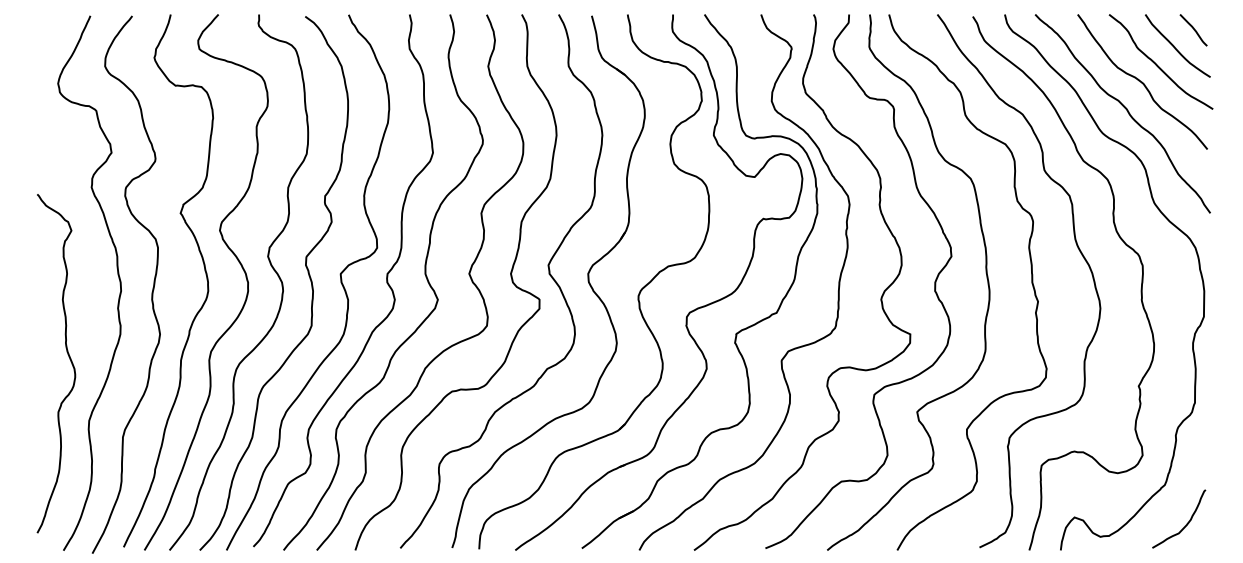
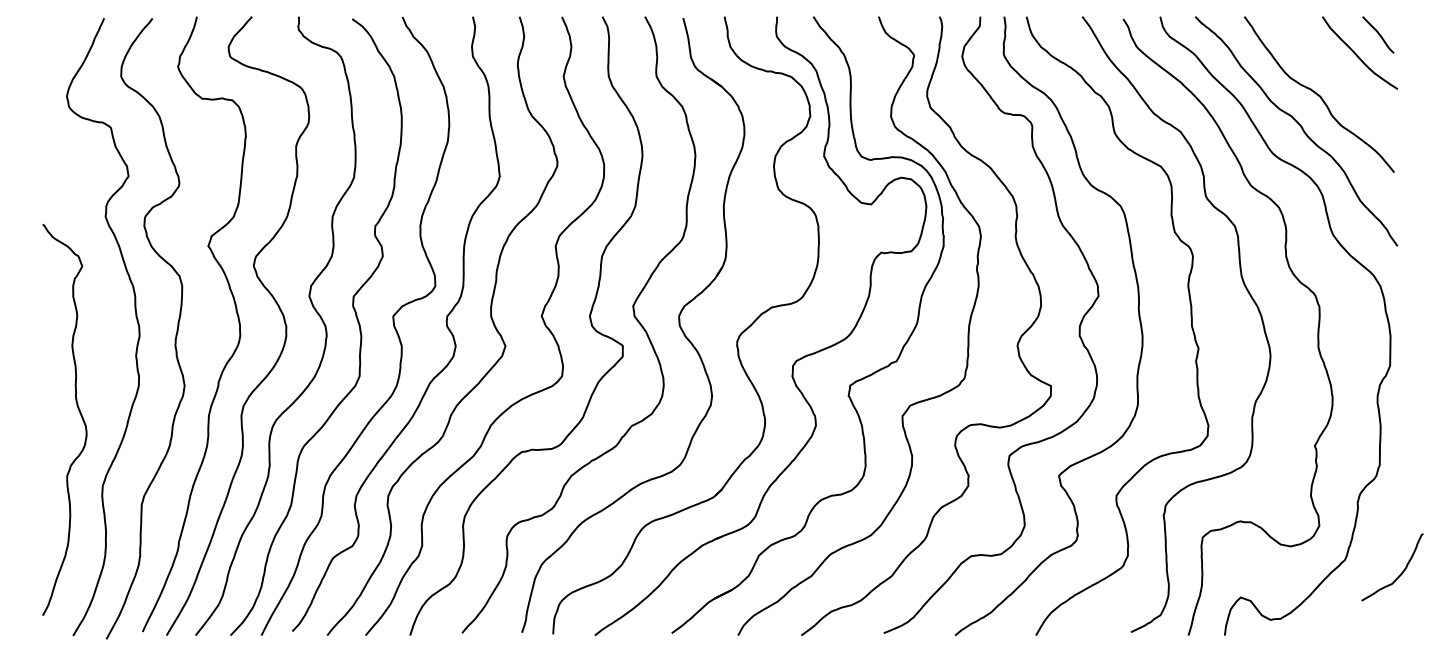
curve: (1157, 64) -> (1336, 74), removed
curve: (1185, 525) -> (1399, 574), moved

